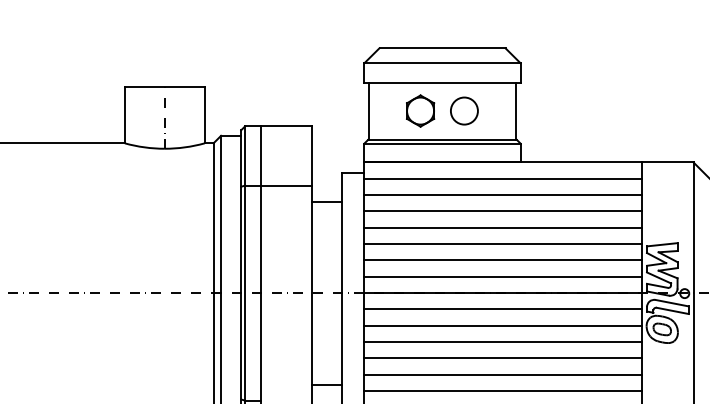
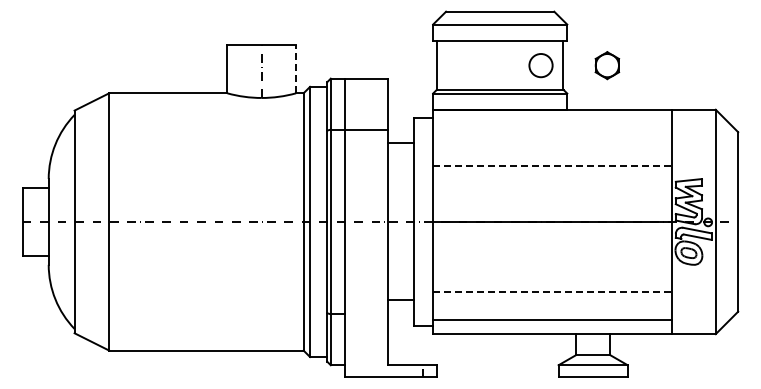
part: (420, 110) -> (607, 65), moved
circle: (463, 110) -> (540, 65), moved
line: (205, 114) -> (296, 68), solid -> dashed
line: (503, 178) -> (552, 123), removed
line: (503, 194) -> (552, 137), removed
line: (503, 211) -> (552, 151), removed
line: (503, 227) -> (552, 165), solid -> dashed
line: (503, 243) -> (552, 179), removed
line: (503, 259) -> (552, 193), removed
line: (503, 276) -> (552, 207), removed
line: (503, 308) -> (552, 235), removed
line: (503, 325) -> (552, 249), removed
line: (503, 342) -> (552, 264), removed
line: (503, 358) -> (552, 278), removed
line: (503, 375) -> (552, 292), solid -> dashed
line: (503, 391) -> (552, 306), removed

